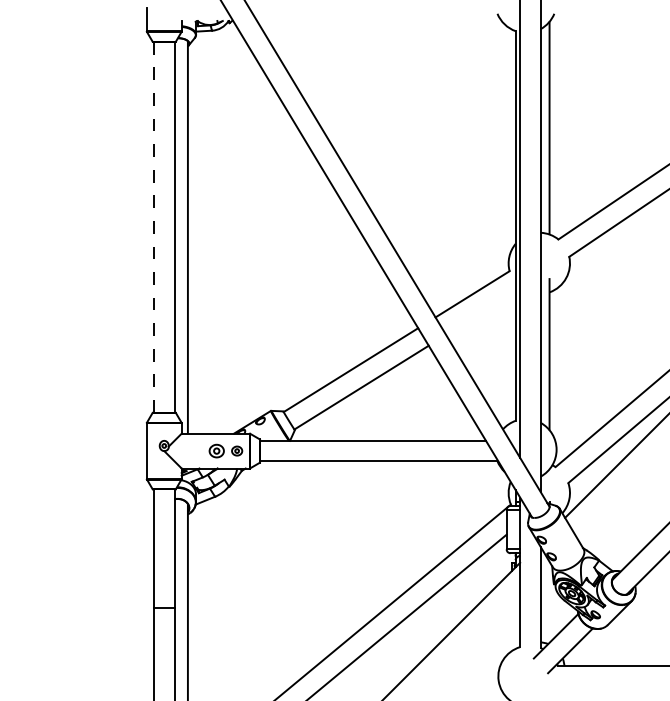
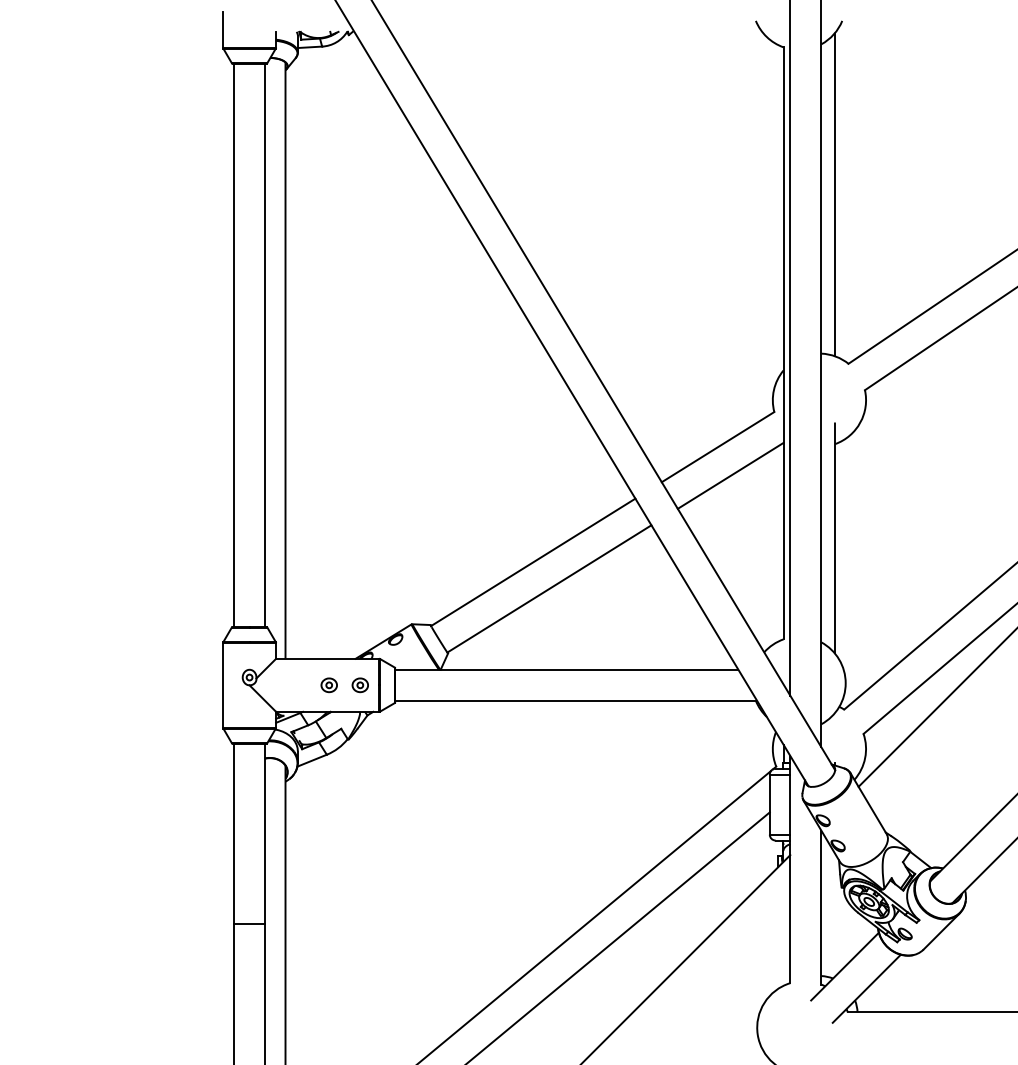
line: (154, 227) -> (234, 345), dashed -> solid
line: (480, 312) -> (730, 474), added
part: (216, 450) -> (328, 684), size x0.71

